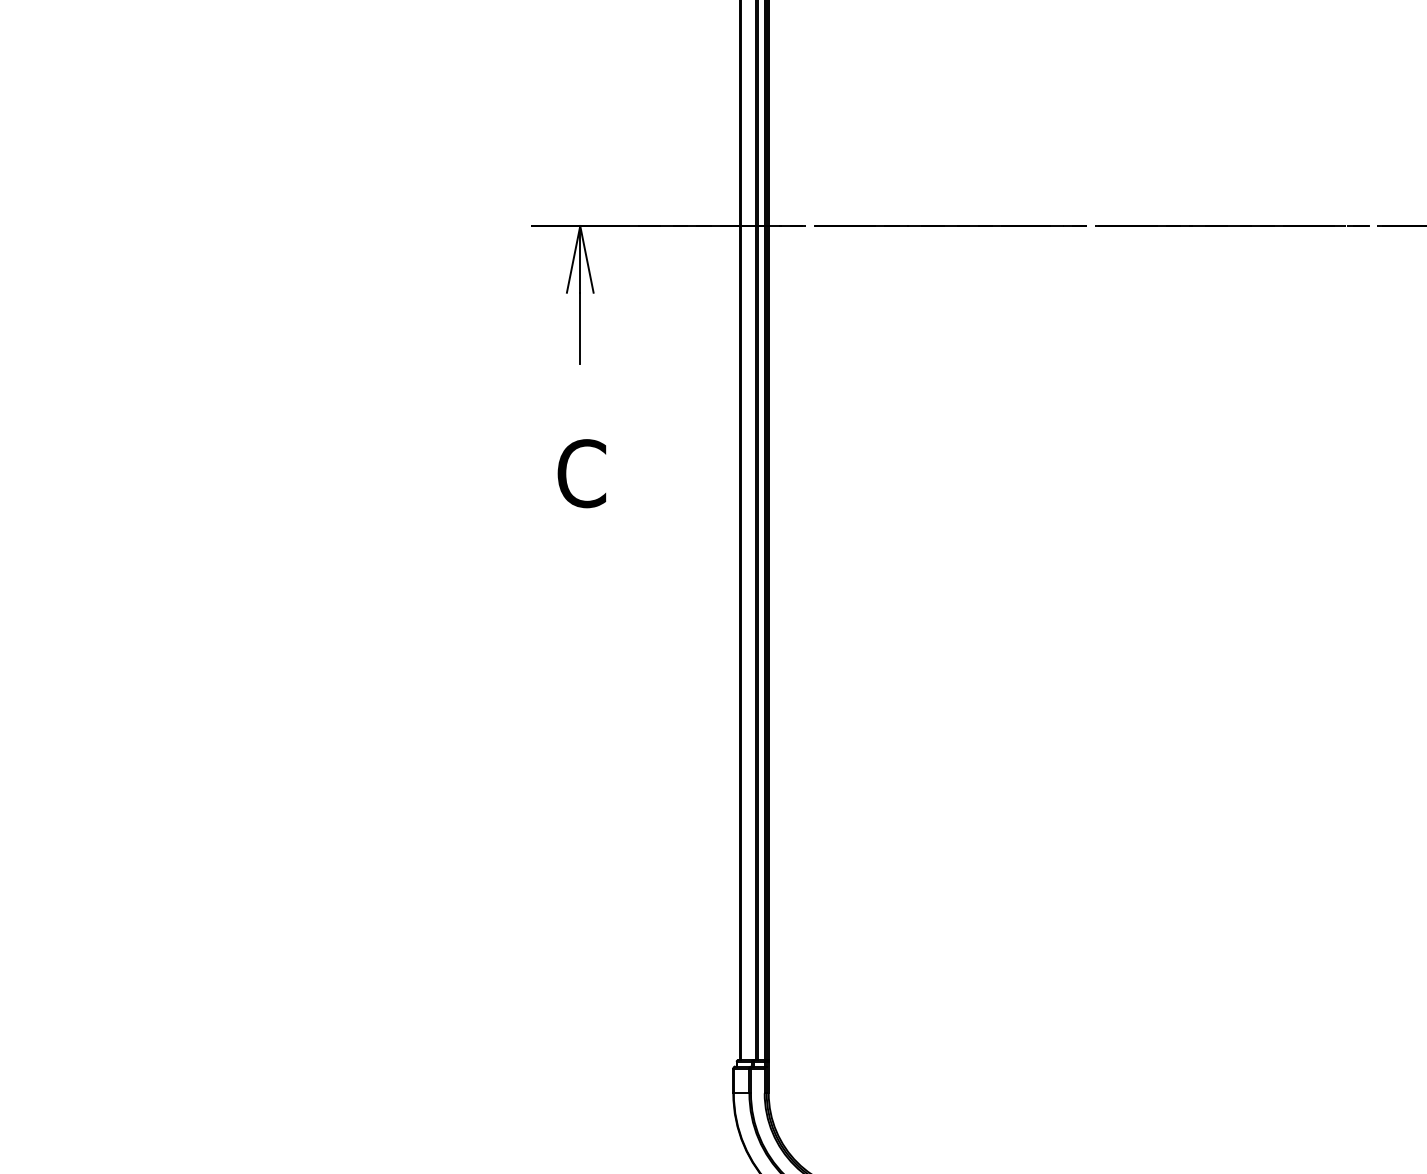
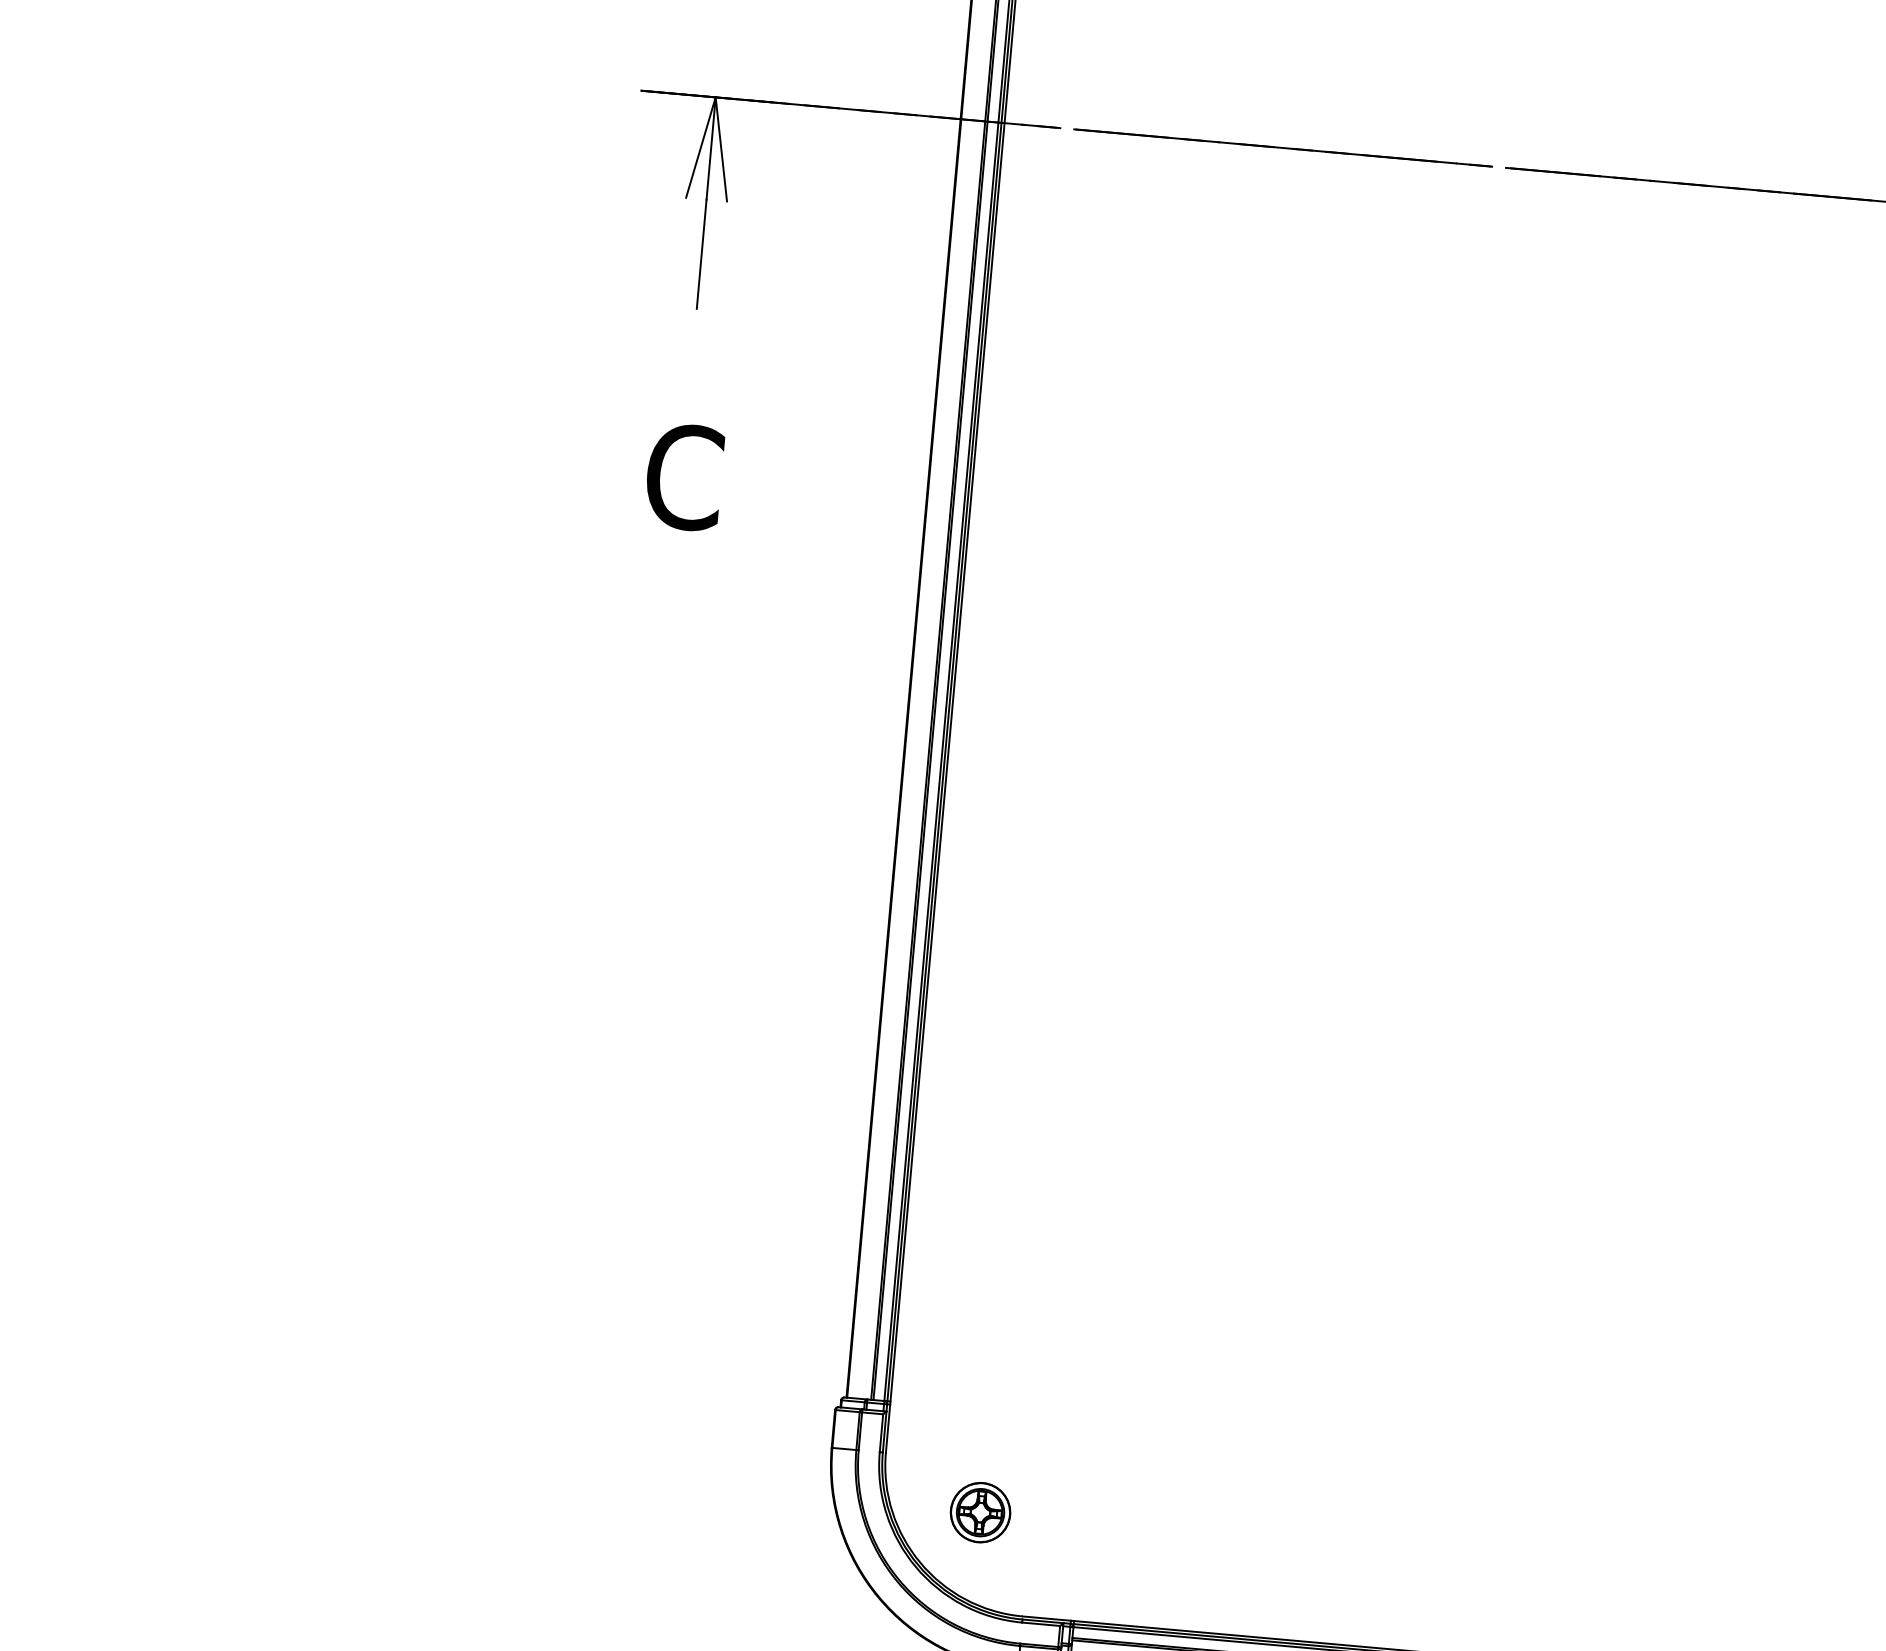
part: (833, 1126) -> (980, 1512), added

